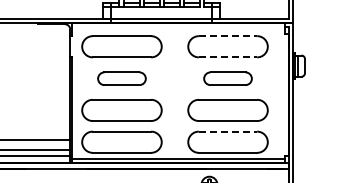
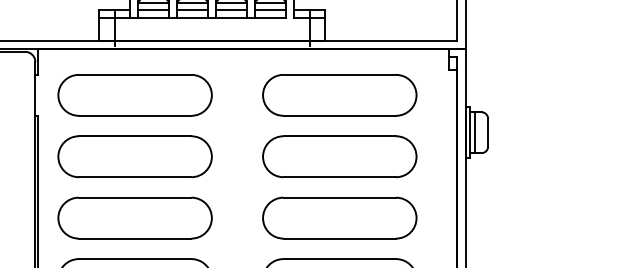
line: (228, 36) -> (340, 75), dashed -> solid
line: (228, 57) -> (340, 116), dashed -> solid
part: (121, 78) -> (134, 156), size x1.67
part: (227, 78) -> (338, 156), size x1.67
line: (228, 131) -> (340, 258), dashed -> solid

